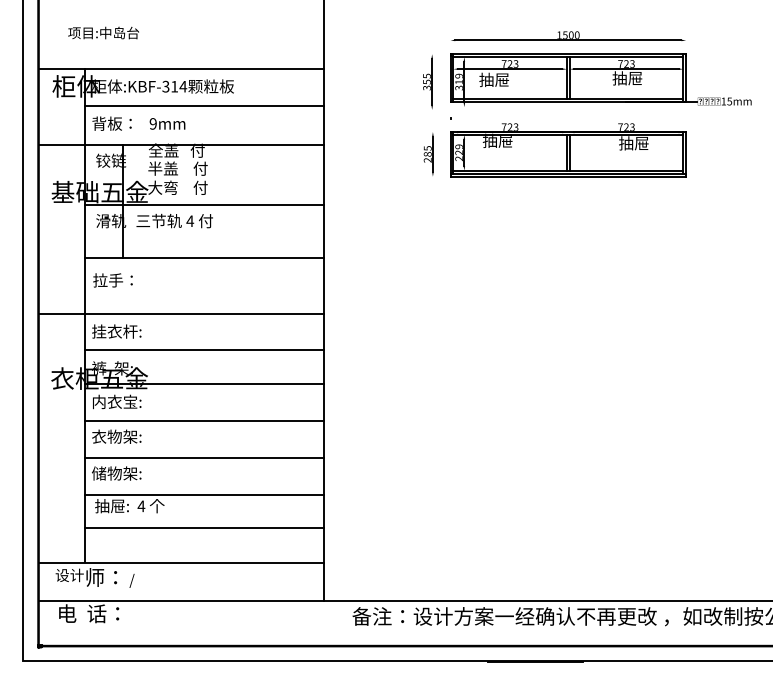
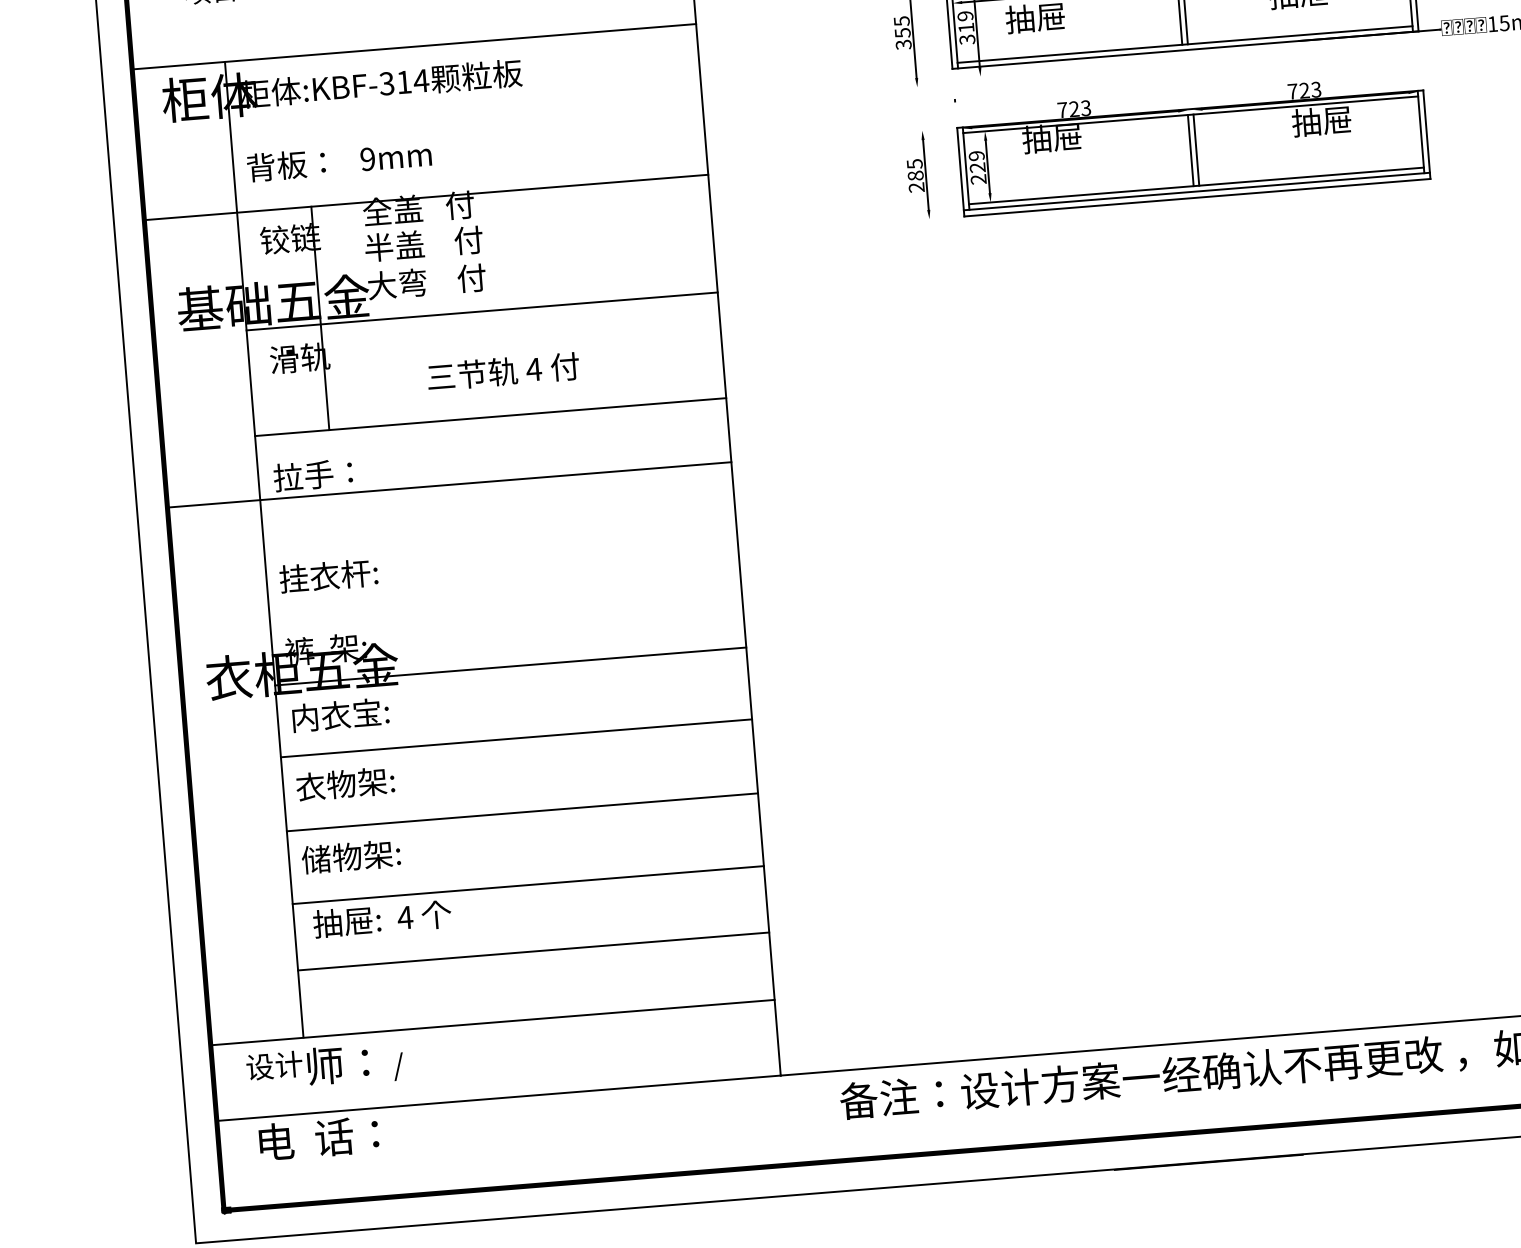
line: (204, 105) -> (466, 114), removed
text: (174, 220) -> (502, 370), moved
line: (180, 313) -> (448, 484), moved
line: (204, 349) -> (505, 597), removed

